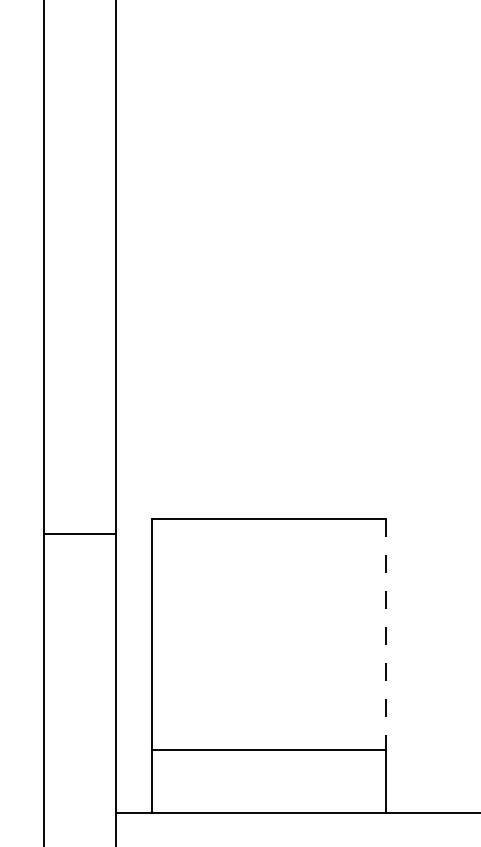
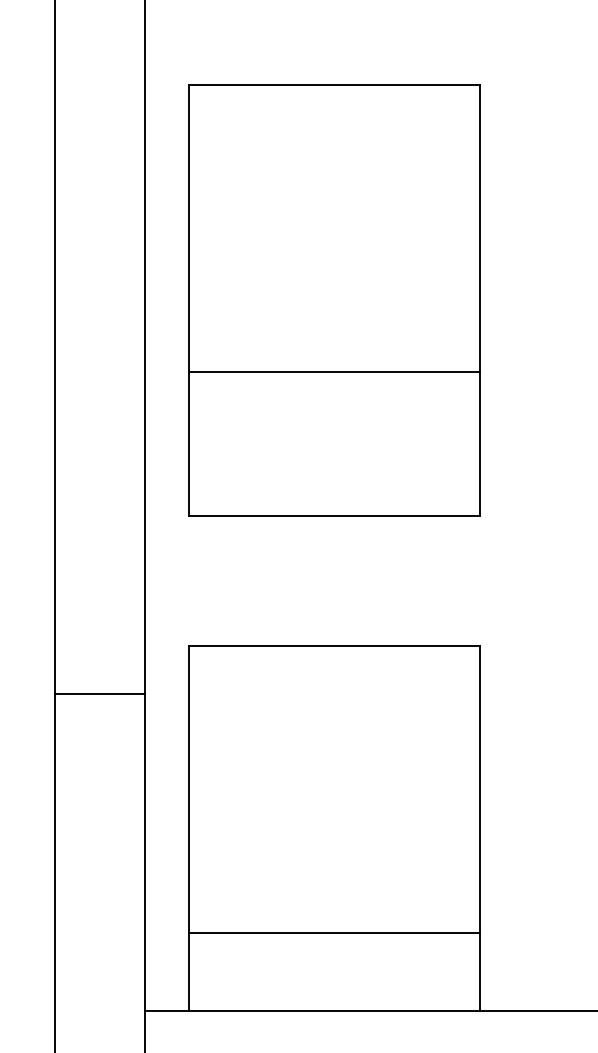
part: (268, 241) -> (333, 300), added
line: (80, 534) -> (100, 694), moved
line: (386, 635) -> (480, 790), dashed -> solid

